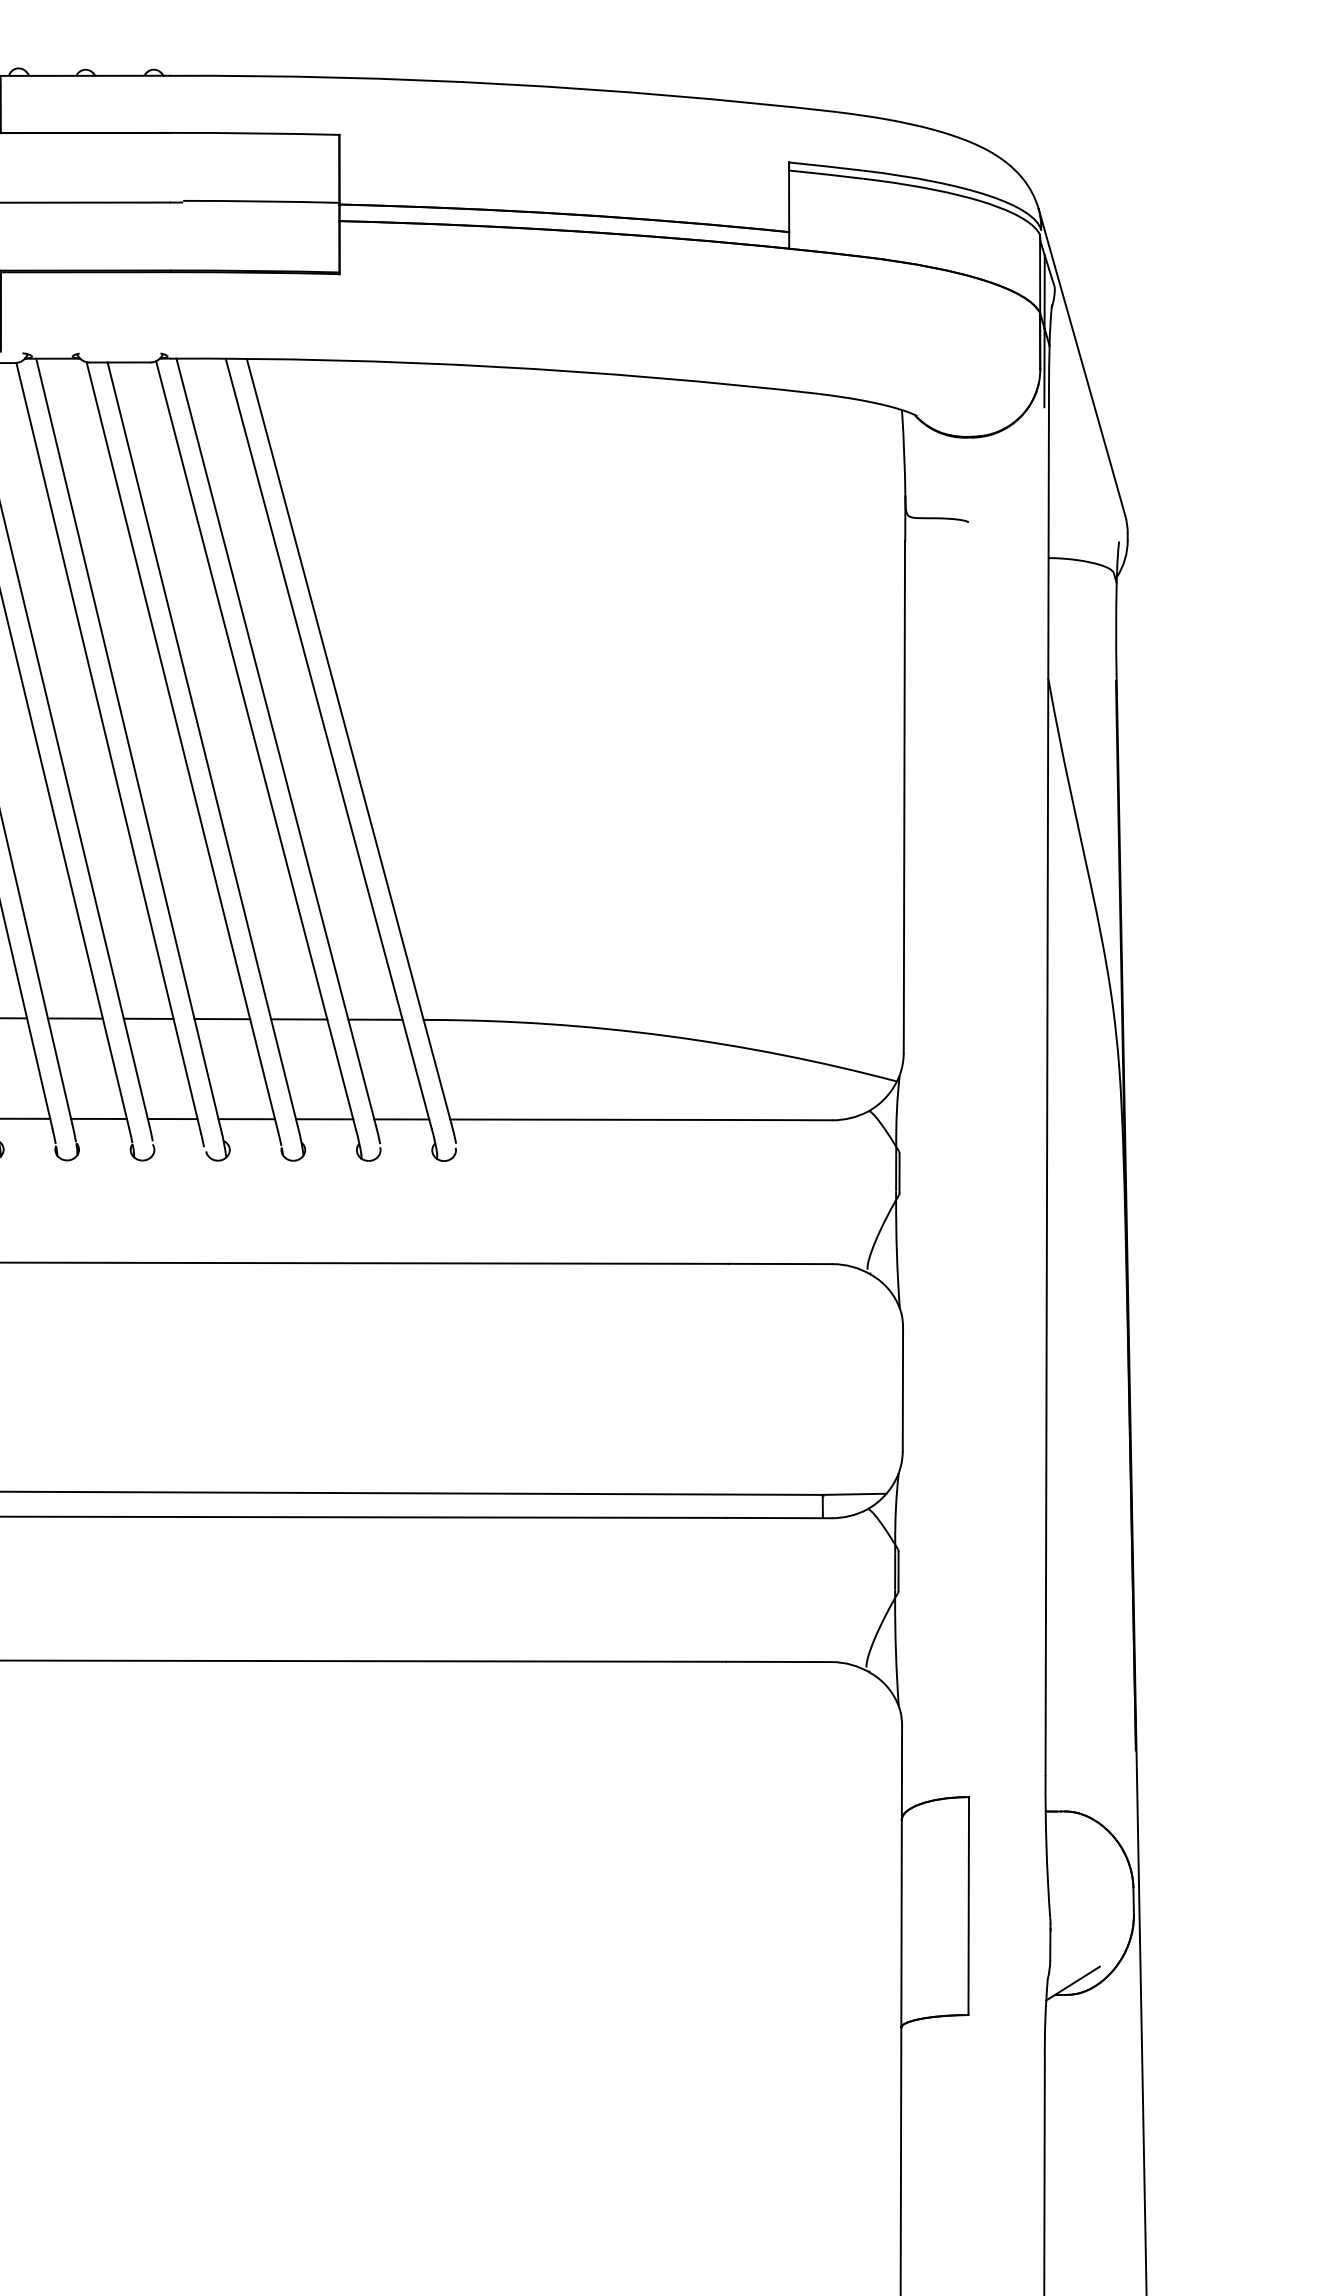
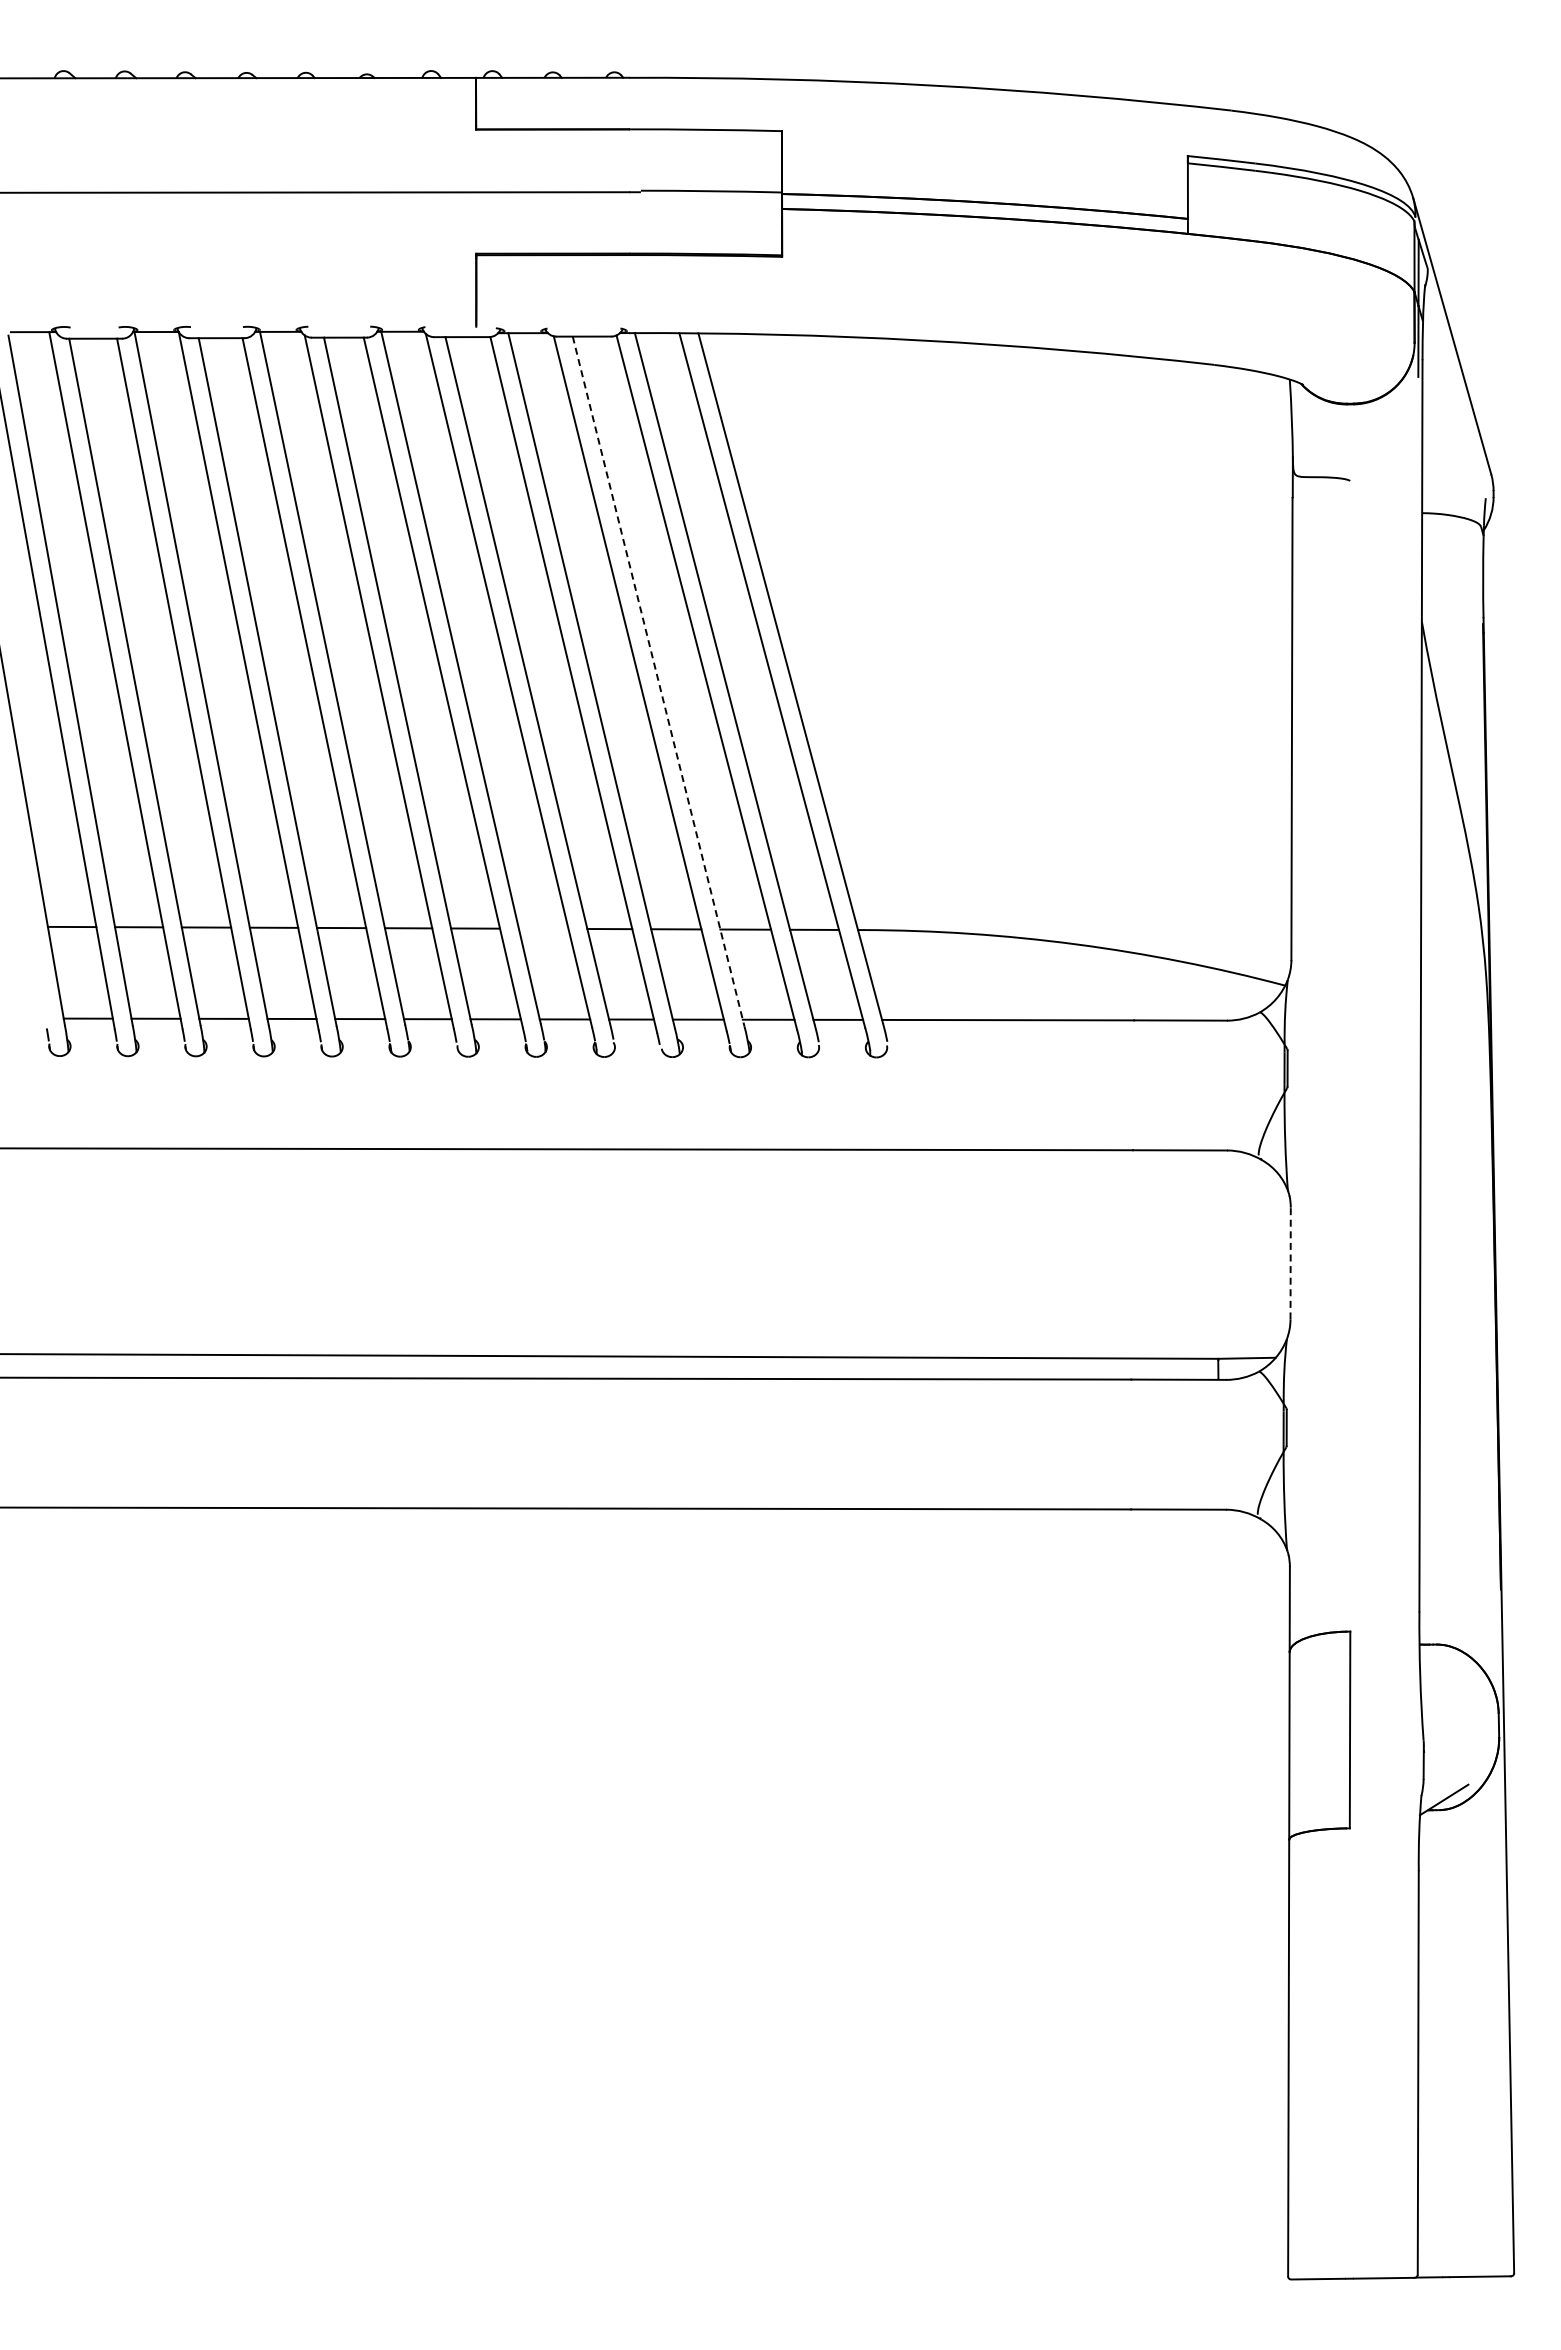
line: (202, 744) -> (658, 681), solid -> dashed
line: (75, 1018) -> (543, 928), removed
line: (902, 1389) -> (1290, 1263), solid -> dashed

